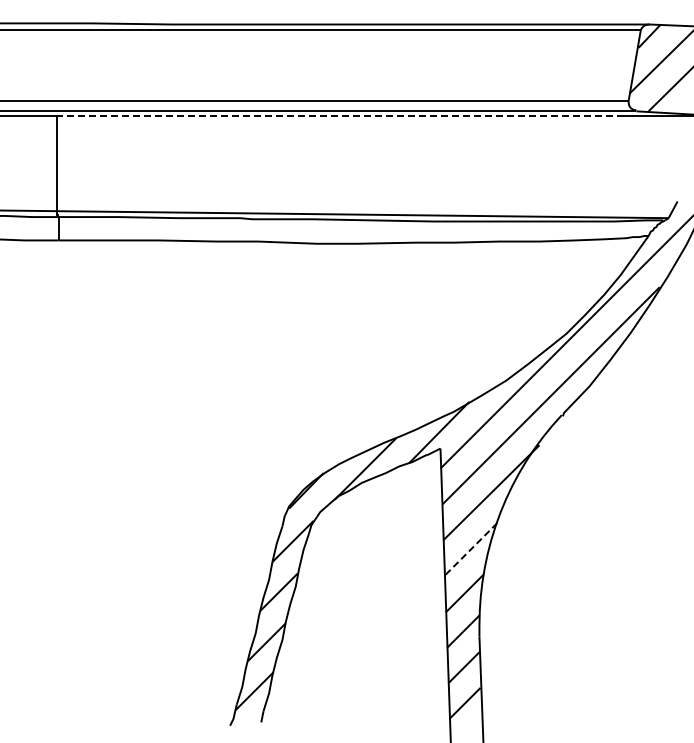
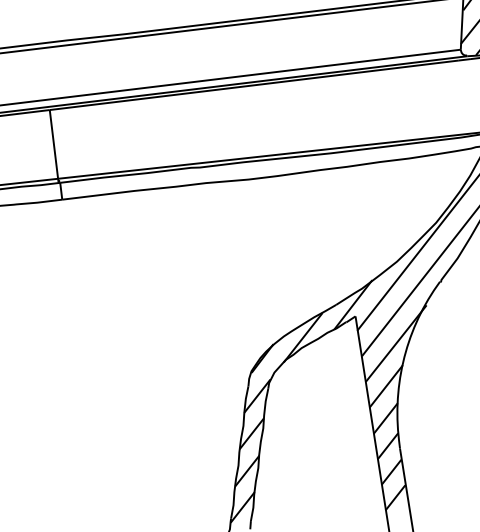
line: (340, 115) -> (254, 85), dashed -> solid
line: (471, 549) -> (386, 386), dashed -> solid

